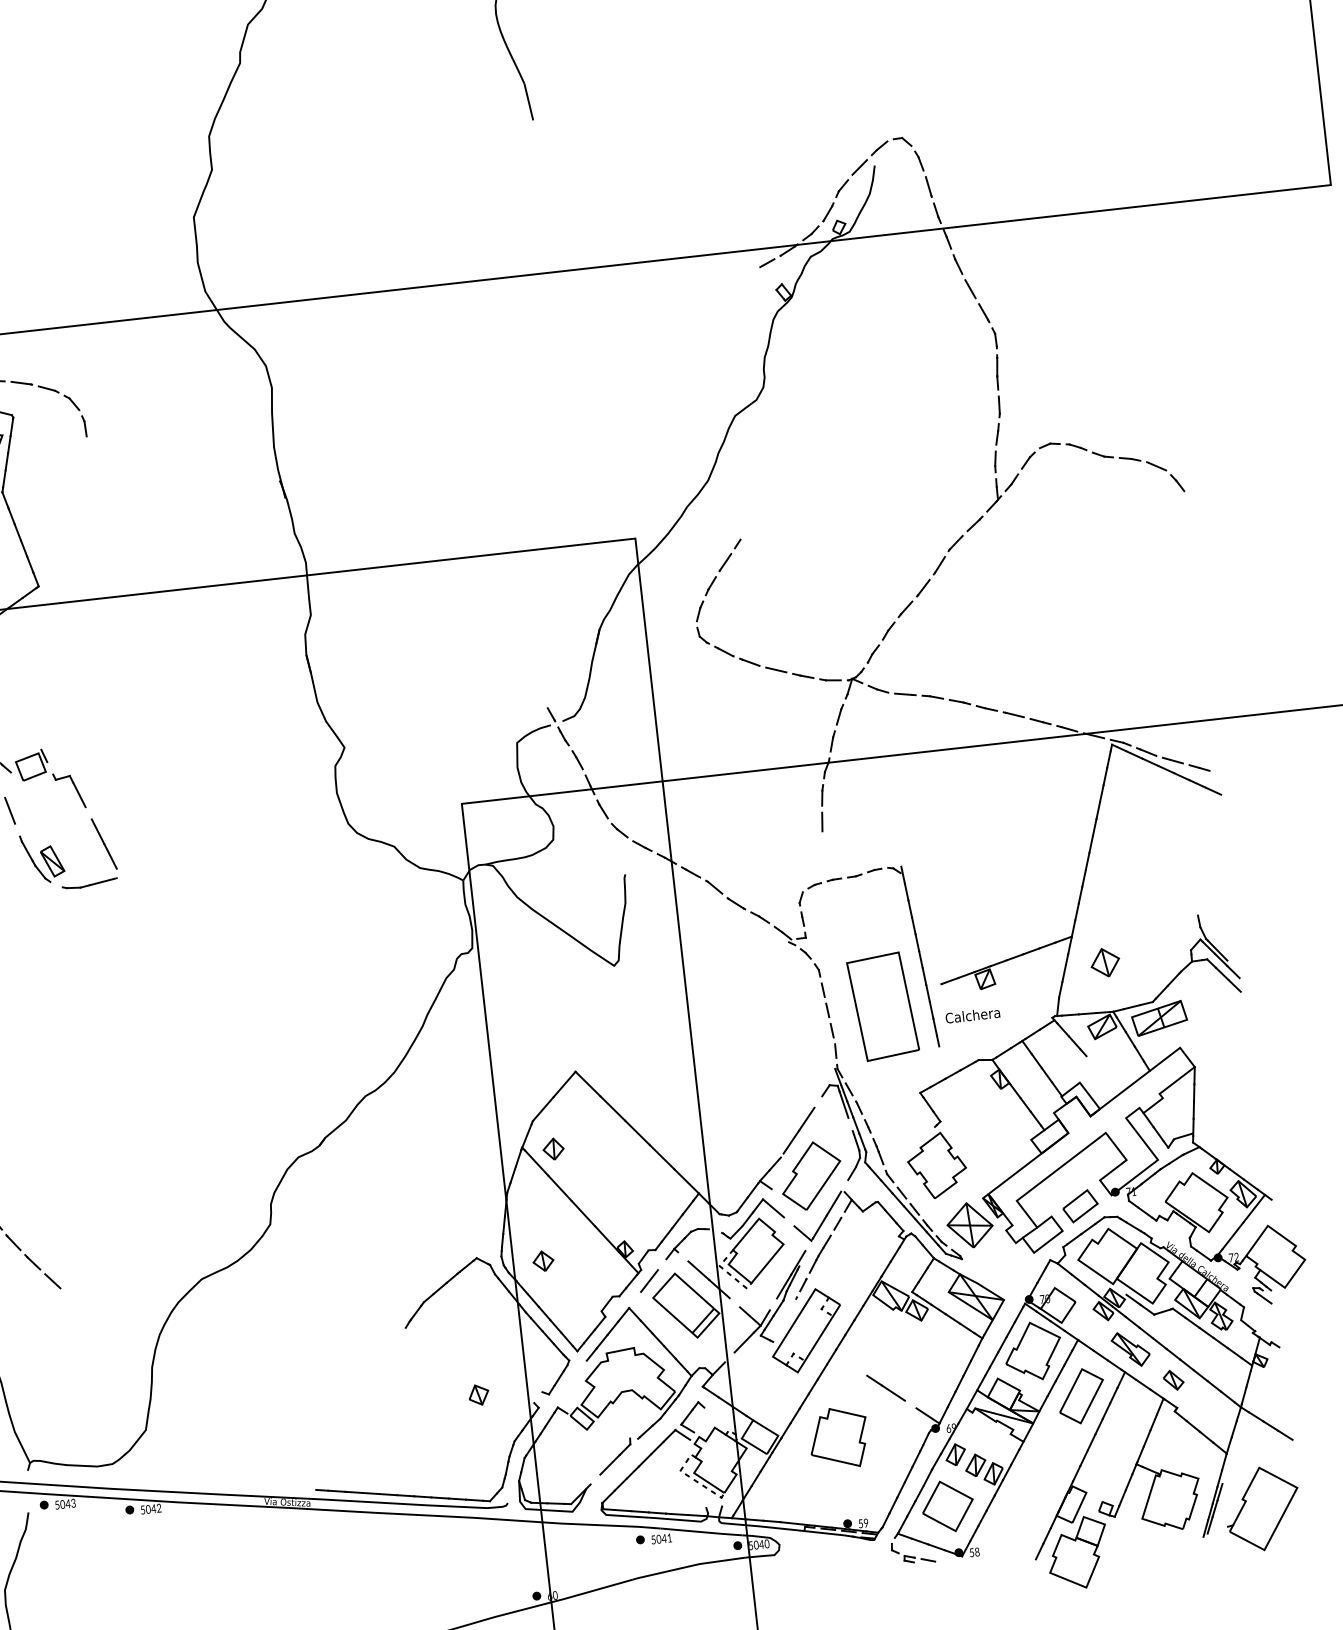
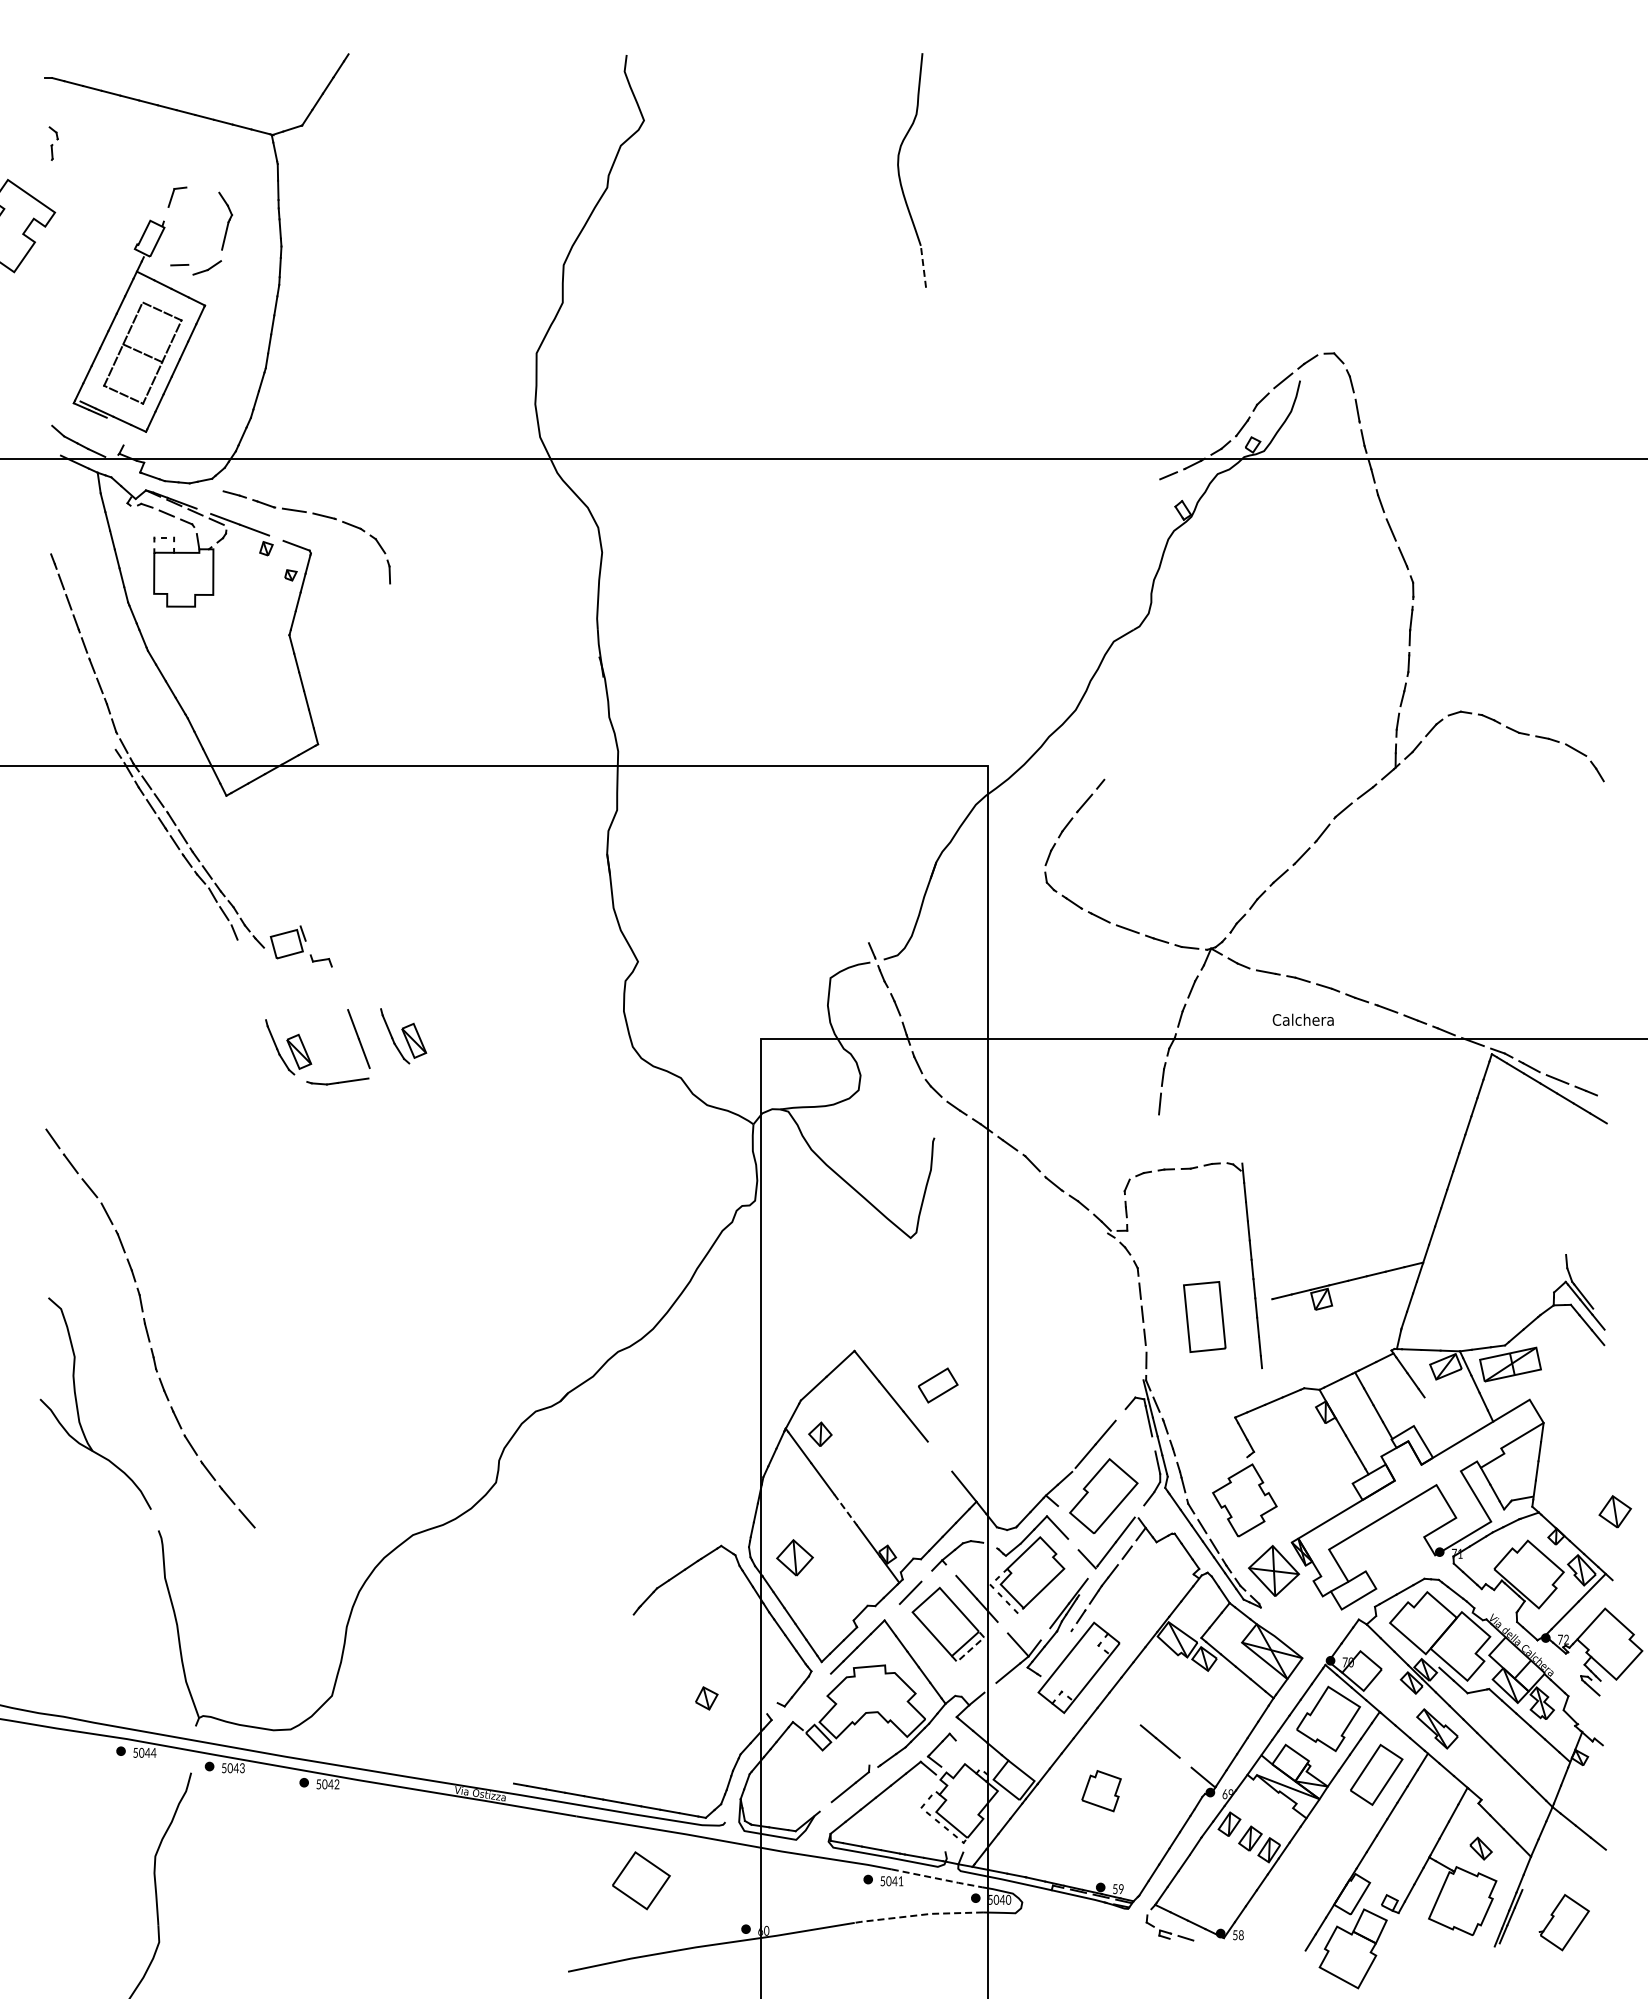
line: (528, 101) -> (923, 266), solid -> dashed
line: (78, 794) -> (336, 980), removed
line: (10, 810) -> (258, 990), removed
part: (143, 837) -> (403, 1036), added
part: (1104, 962) -> (1614, 1511), moved
part: (882, 1006) -> (1204, 1316), size x0.6
text: (972, 1015) -> (1302, 1019), moved
line: (661, 1157) -> (939, 1456), removed
part: (1080, 1206) -> (938, 1385), moved
line: (583, 1214) -> (845, 1510), solid -> dashed
part: (543, 1261) -> (795, 1557), size x1.6
line: (709, 1325) -> (971, 1649), solid -> dashed
part: (1173, 1380) -> (1480, 1848), moved
part: (838, 1437) -> (1101, 1790), size x0.6
part: (948, 1506) -> (641, 1880), moved
part: (1263, 1508) -> (1564, 1922), size x0.6
line: (701, 1532) -> (937, 1878), solid -> dashed
line: (688, 1566) -> (918, 1915), solid -> dashed

